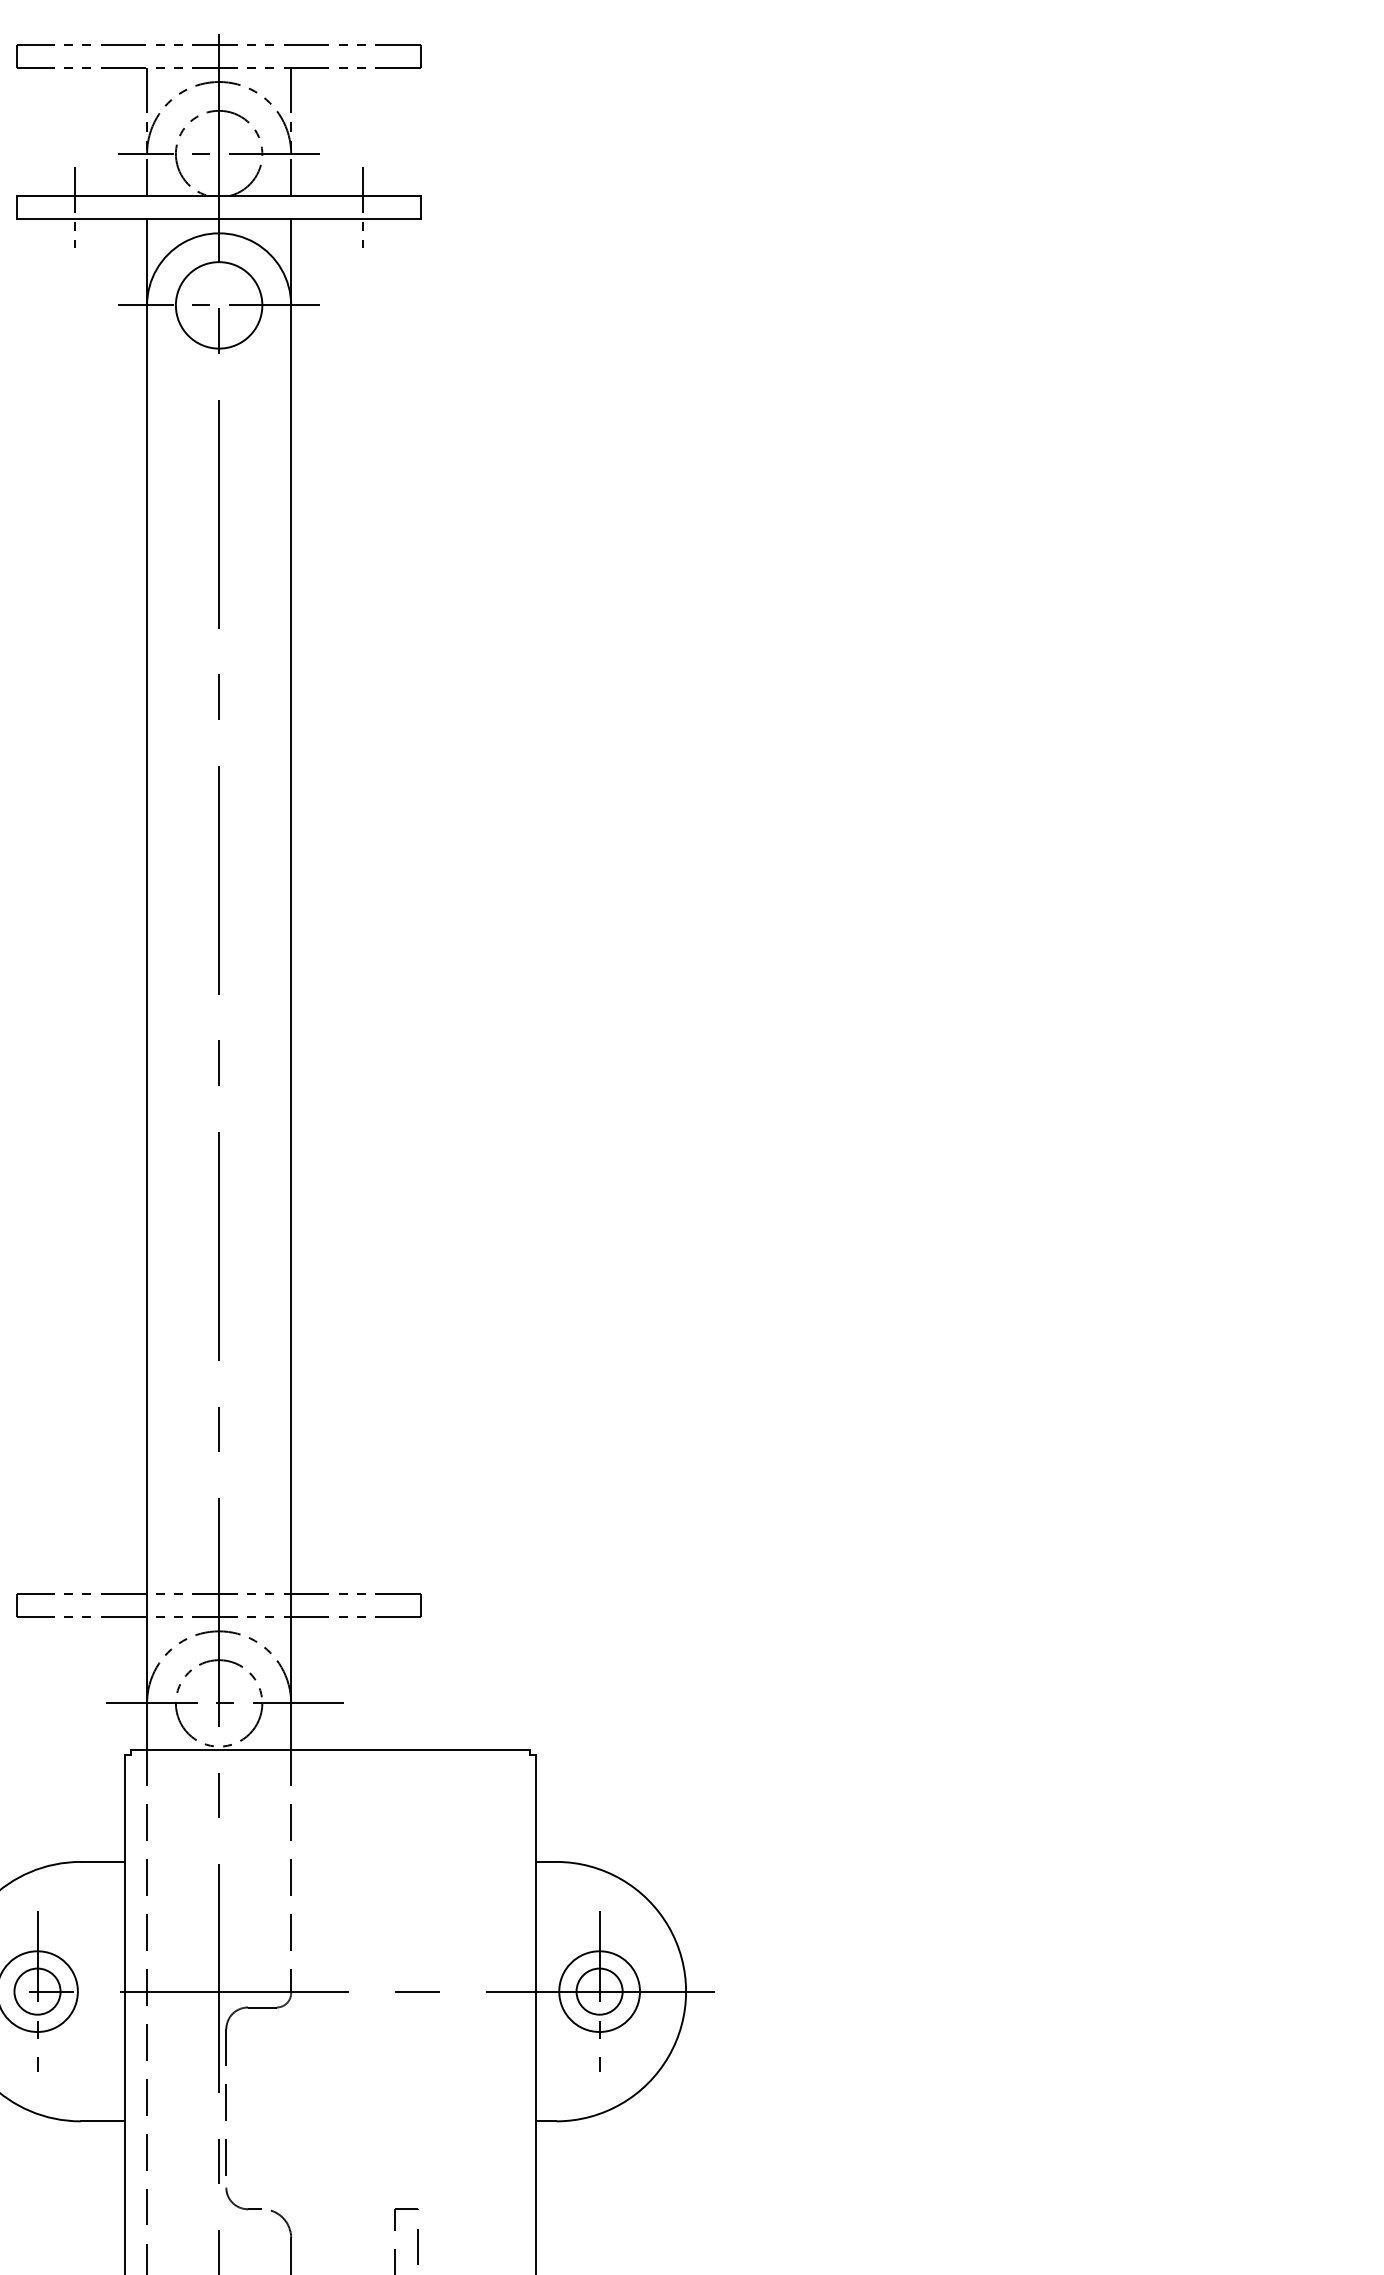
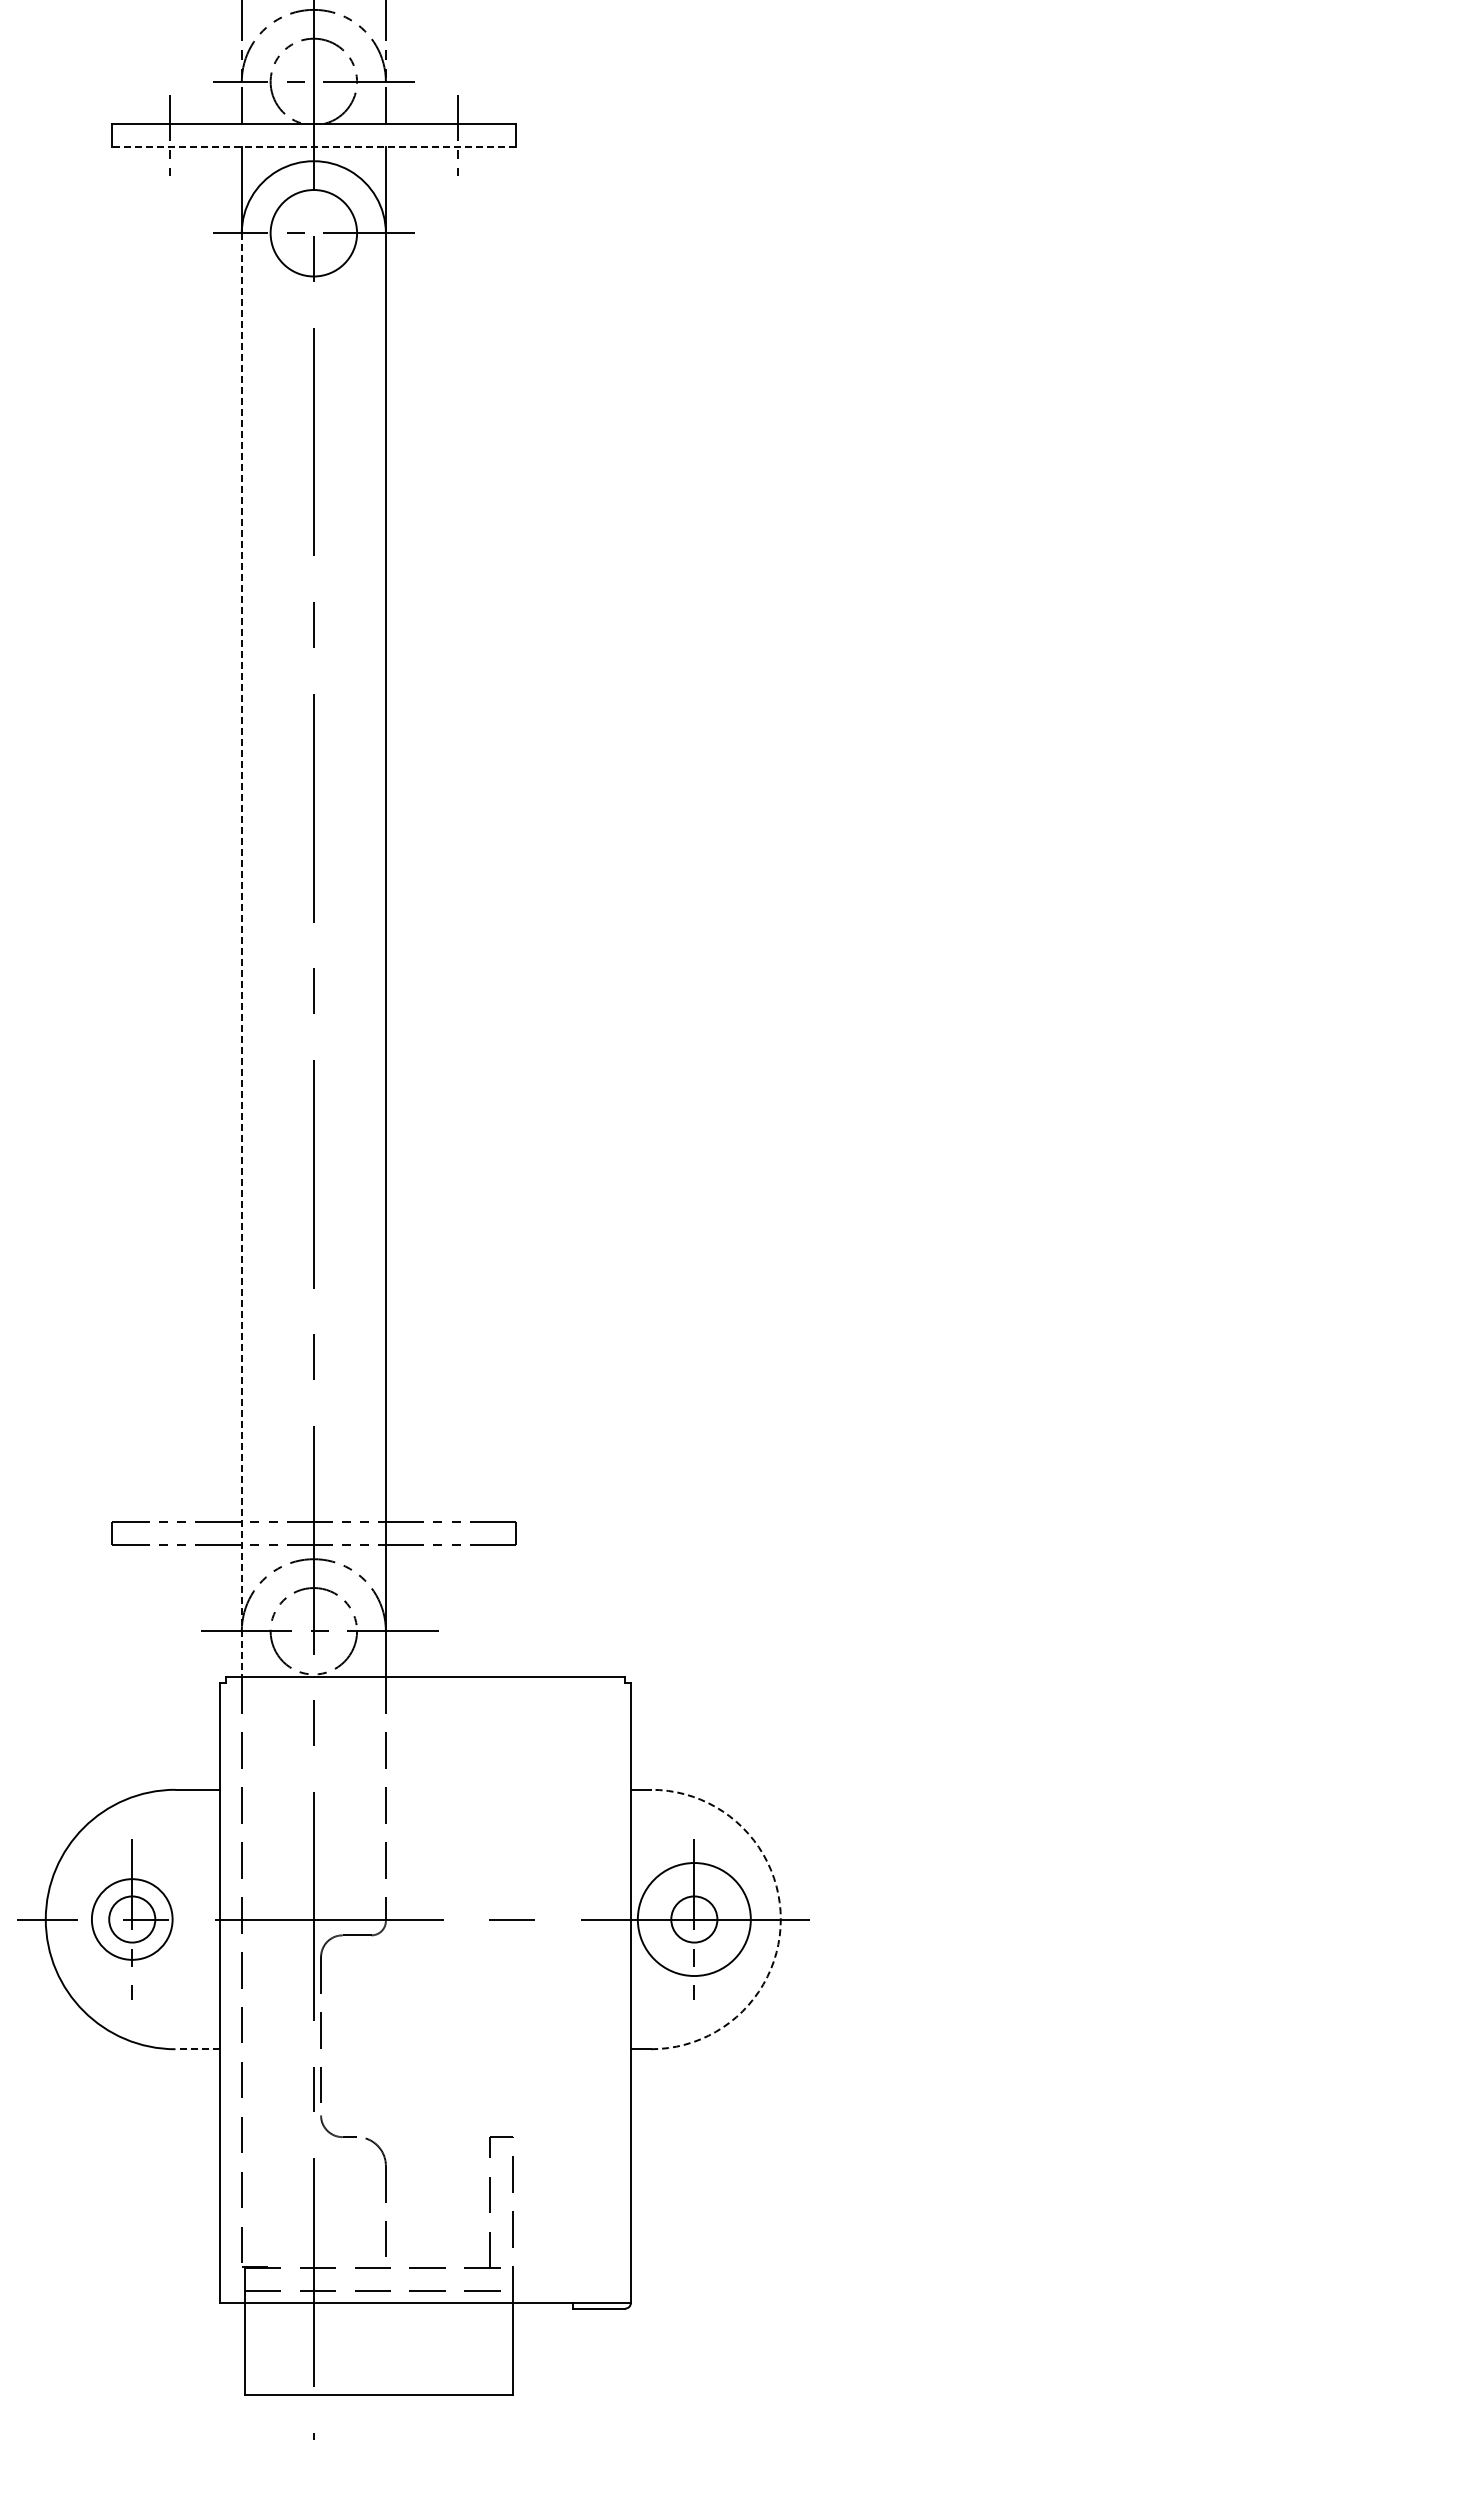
line: (218, 218) -> (313, 146), solid -> dashed
line: (146, 1027) -> (241, 955), solid -> dashed
circle: (599, 1991) -> (694, 1919), size x1.4
arc: (685, 1991) -> (780, 1919), solid -> dashed
line: (102, 2121) -> (197, 2049), solid -> dashed

